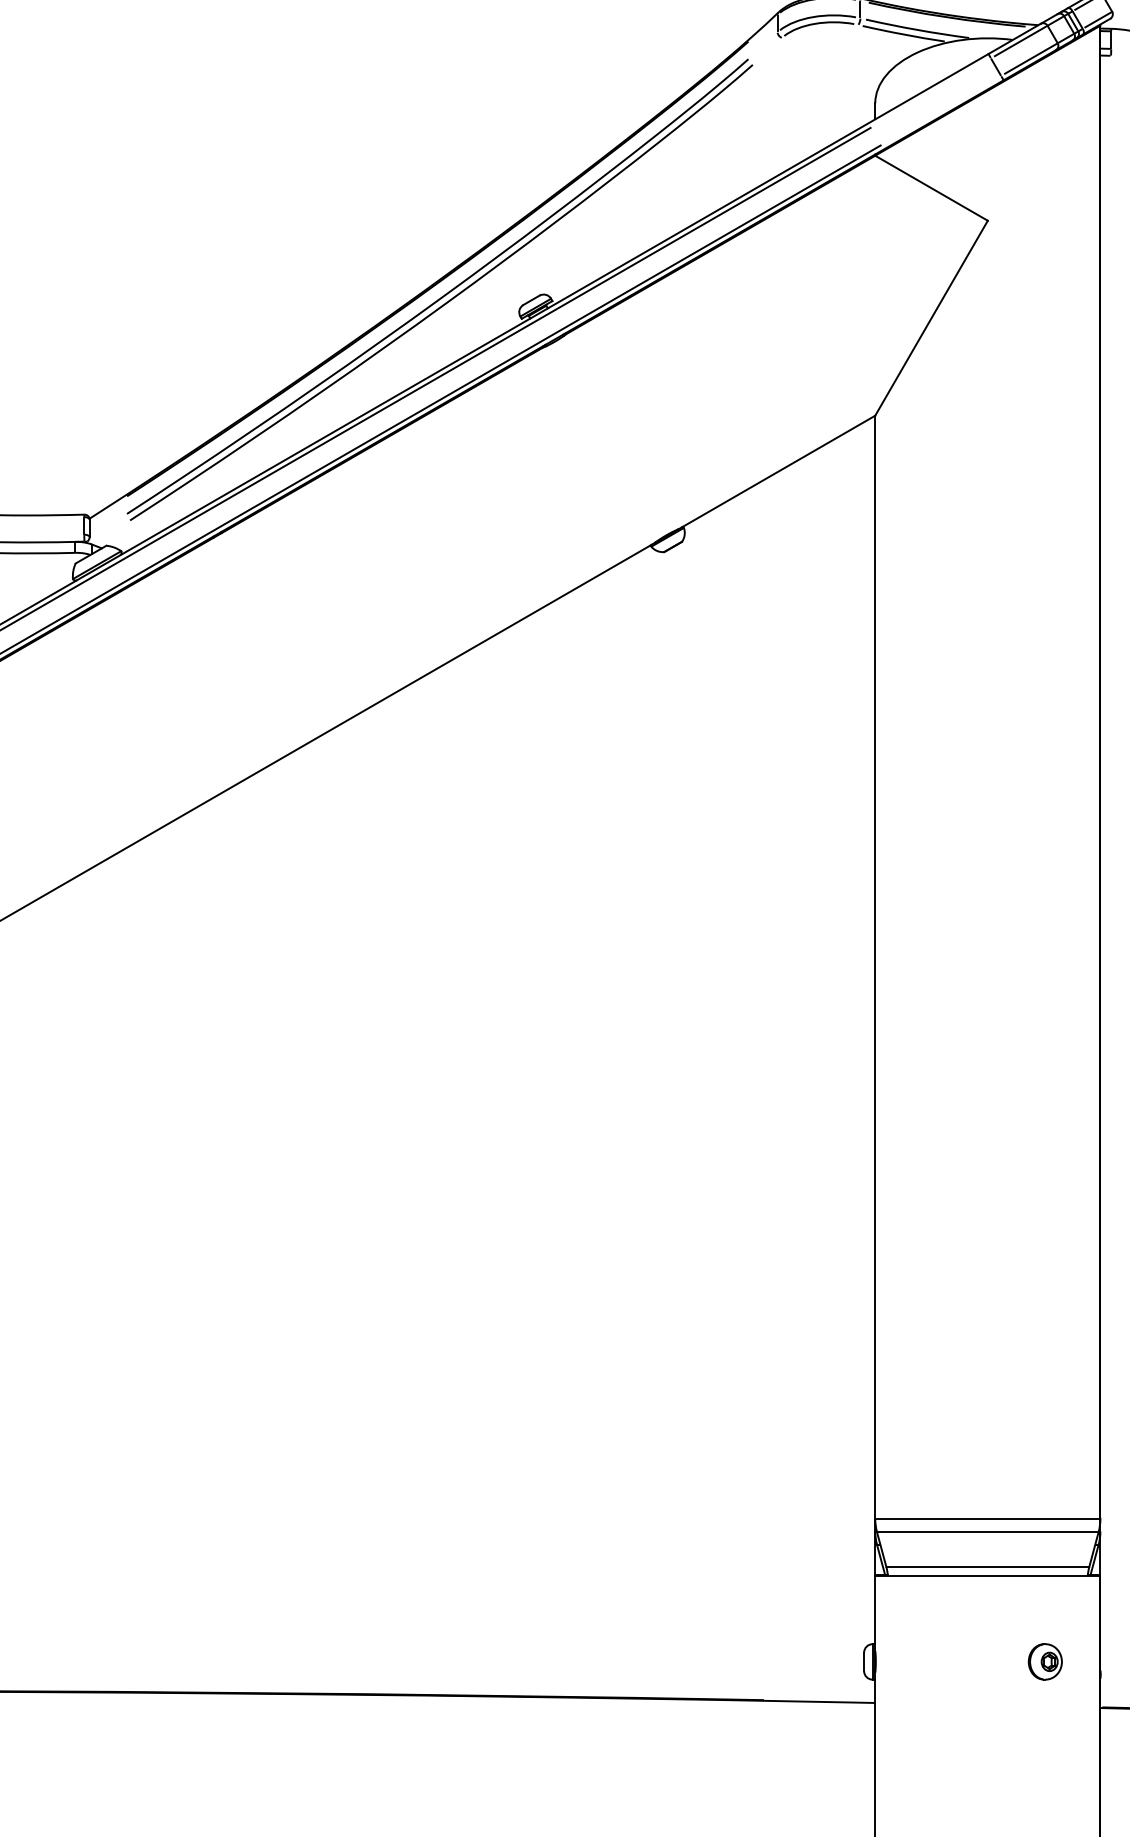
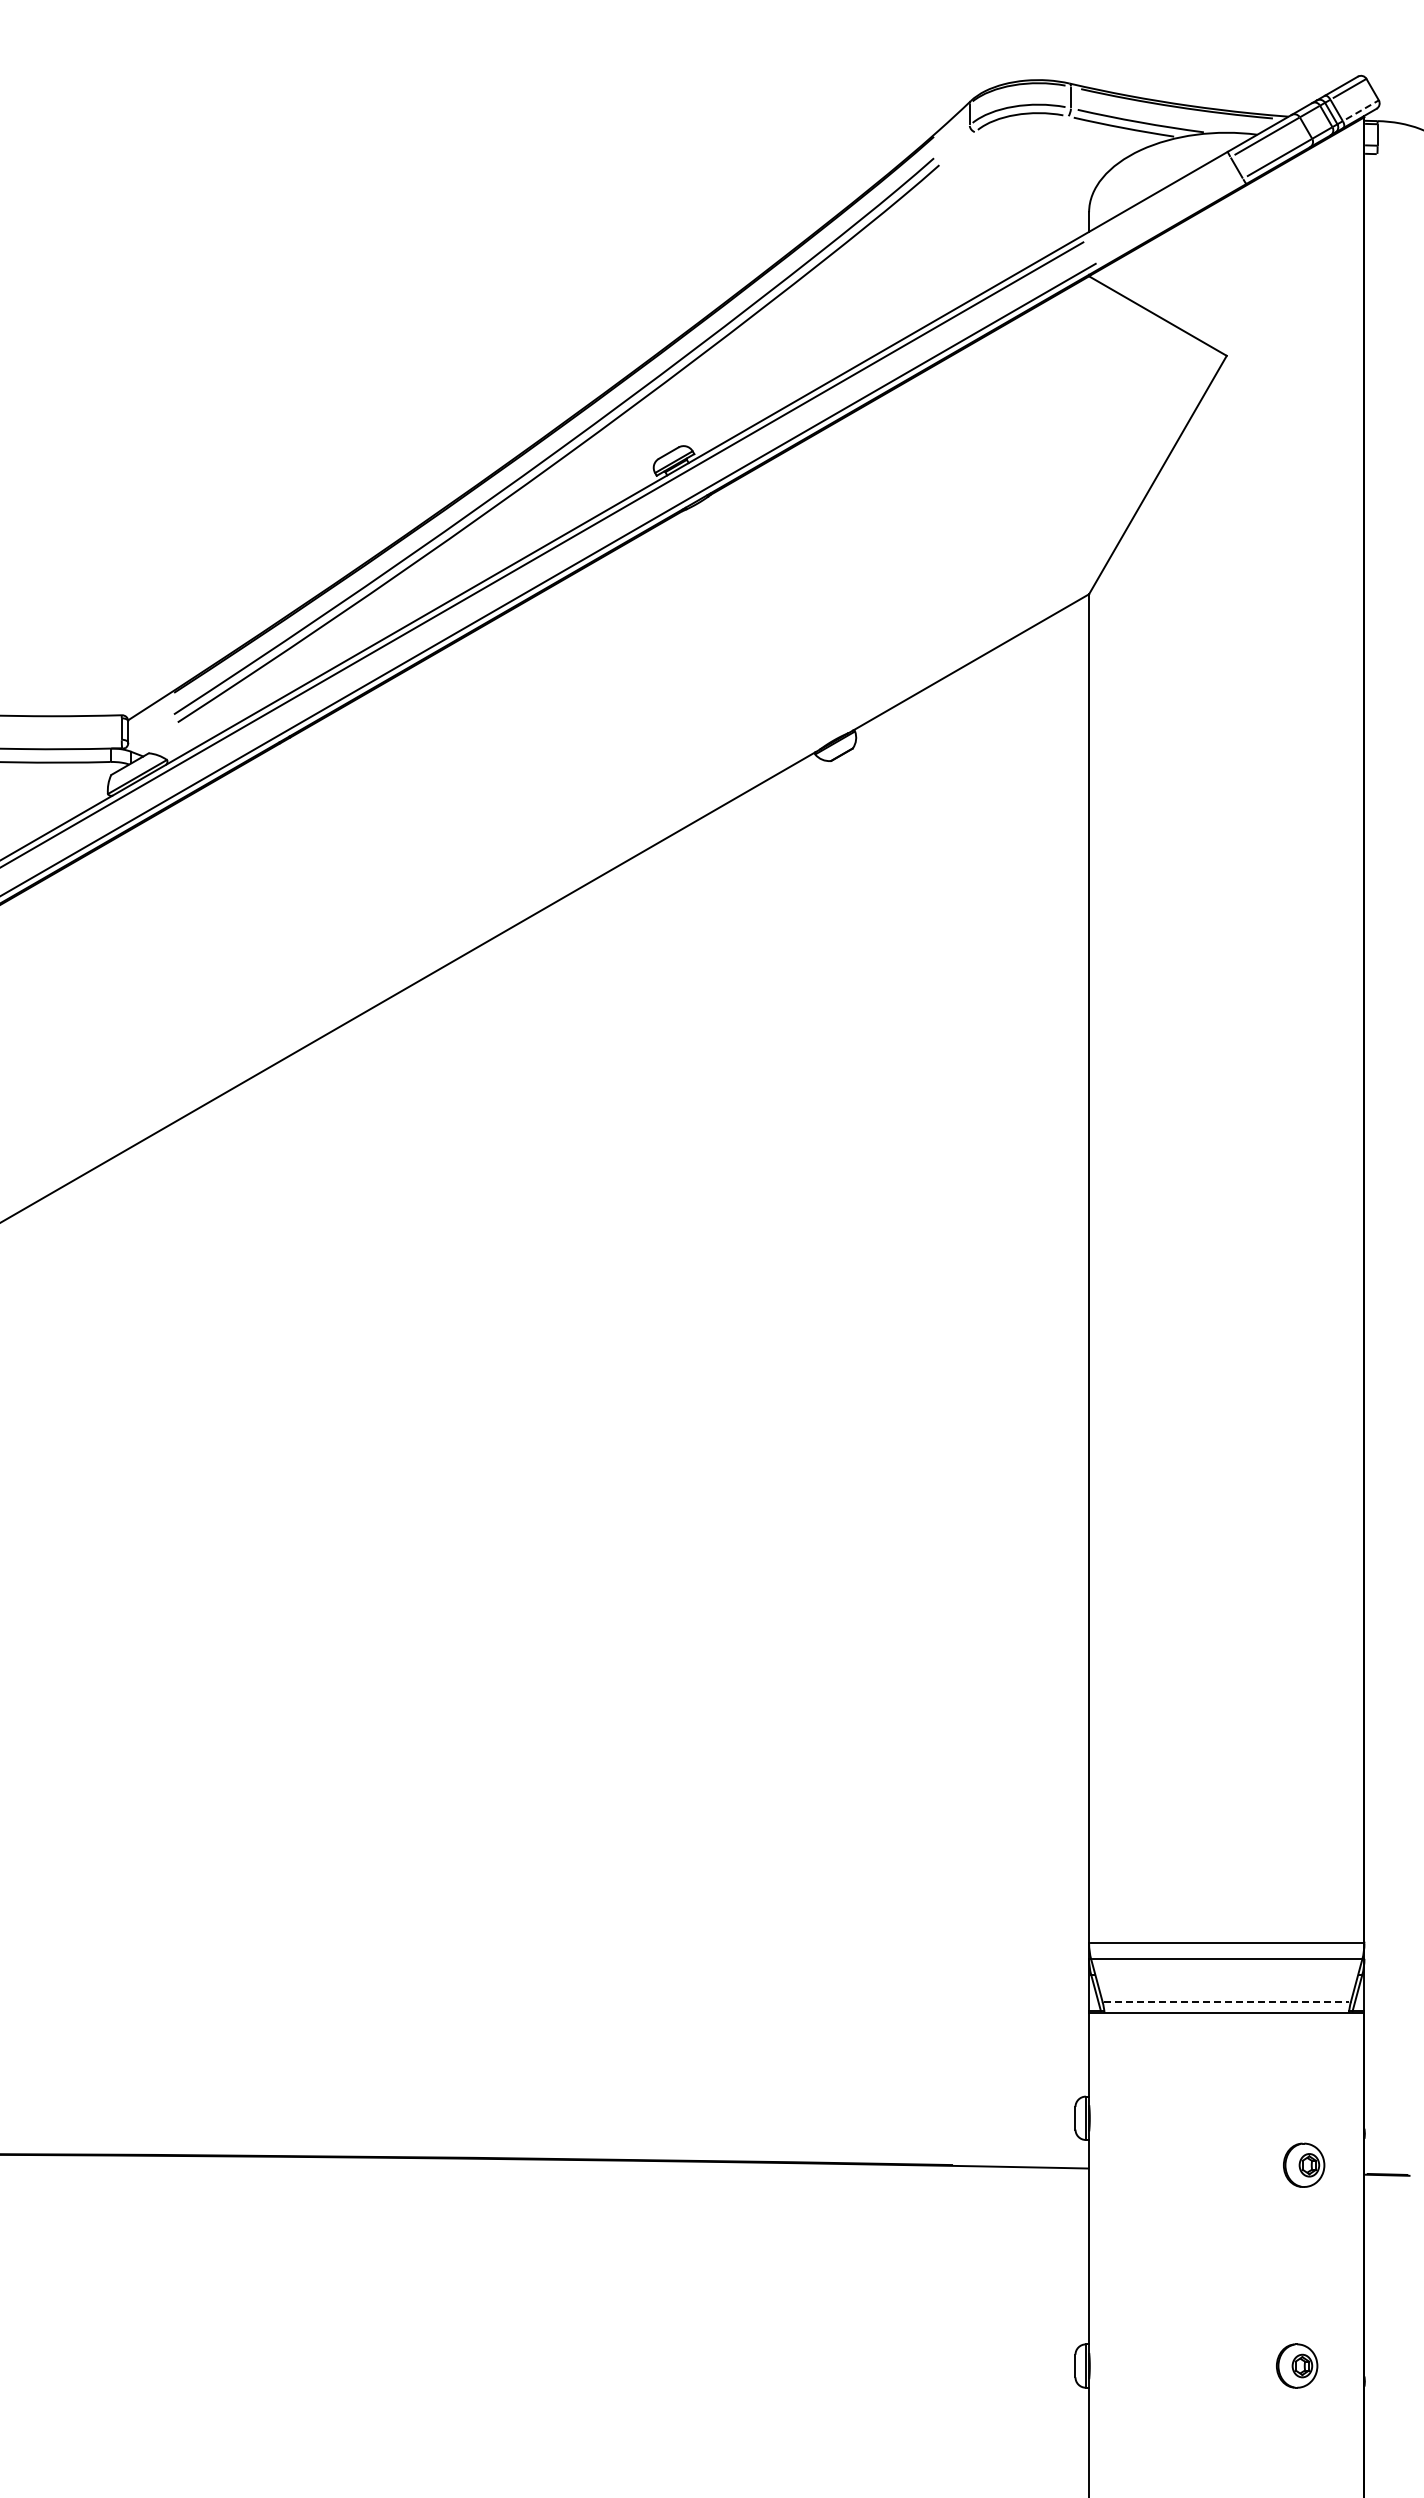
line: (1098, 19) -> (1362, 109), solid -> dashed
line: (987, 1567) -> (1226, 2002), solid -> dashed
part: (1045, 1661) -> (1304, 2164), moved

